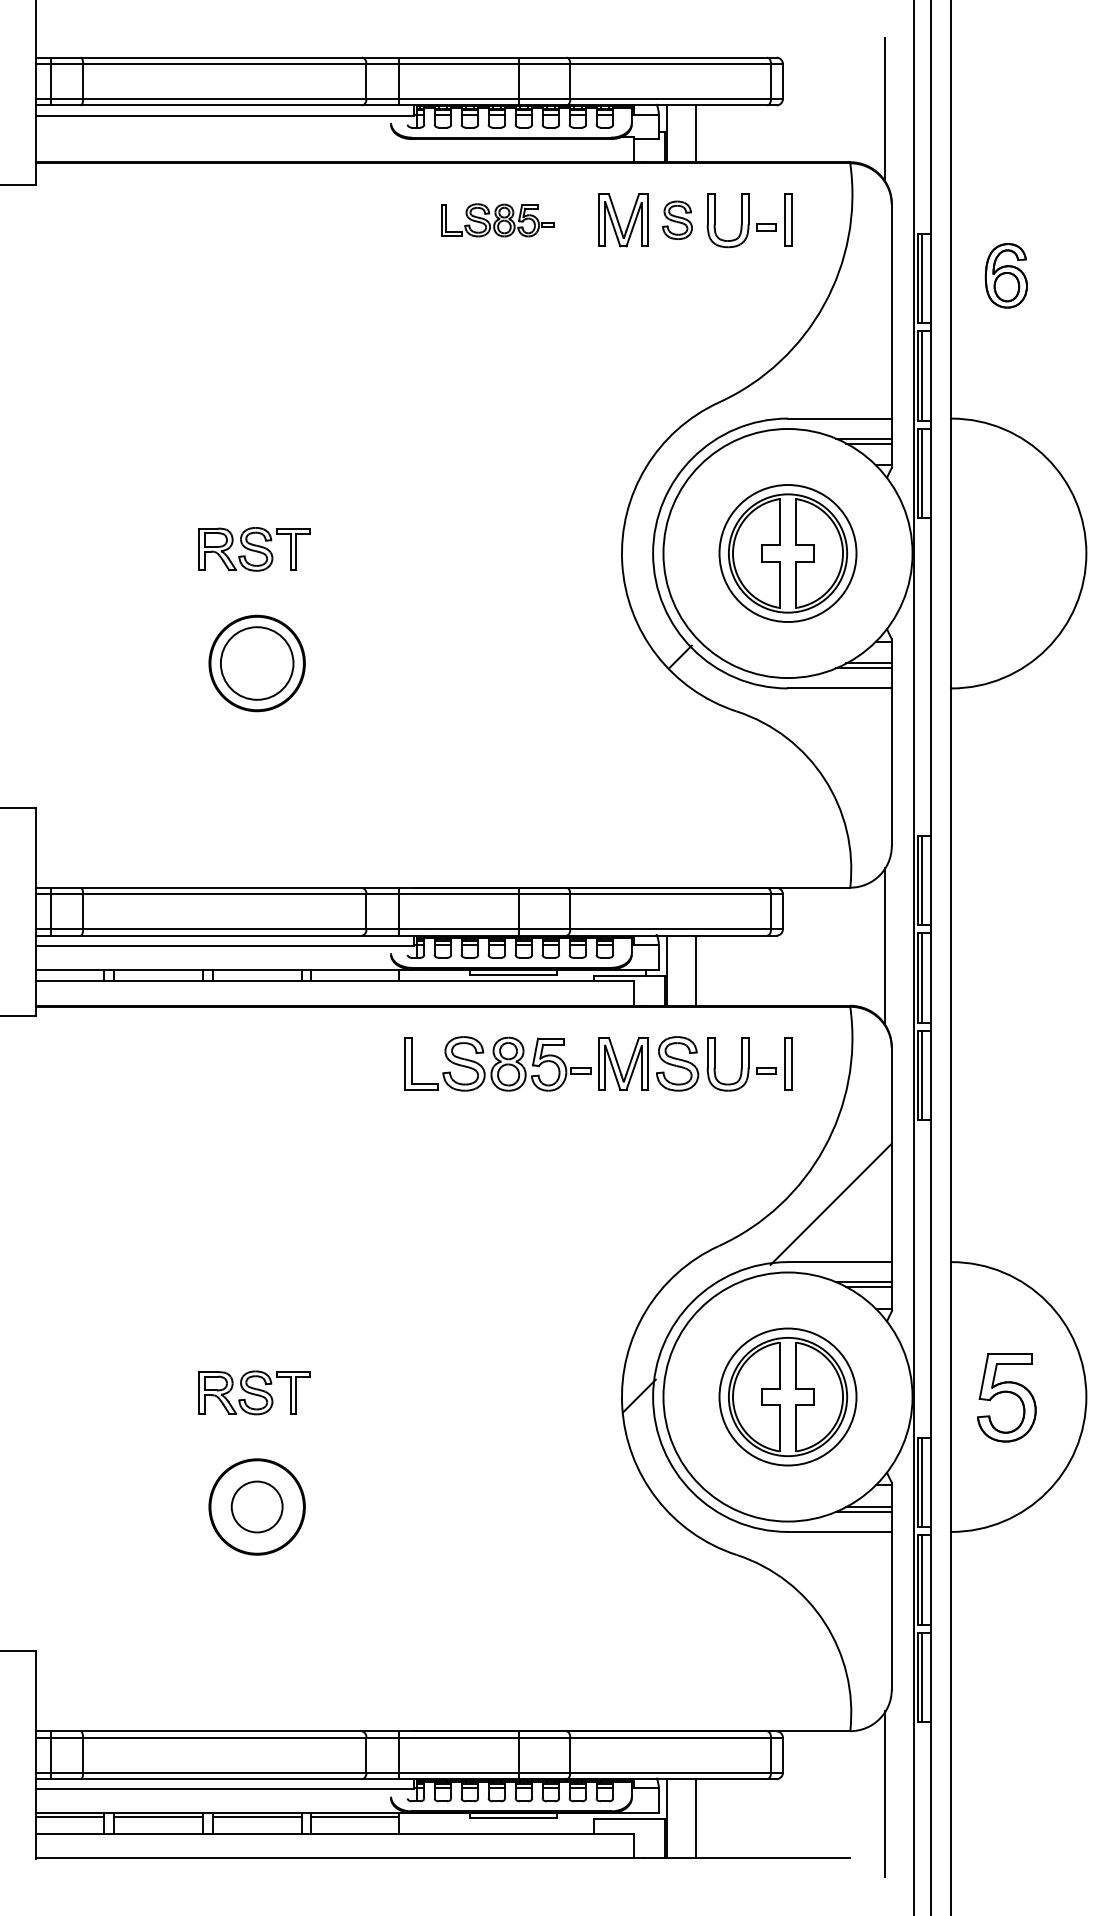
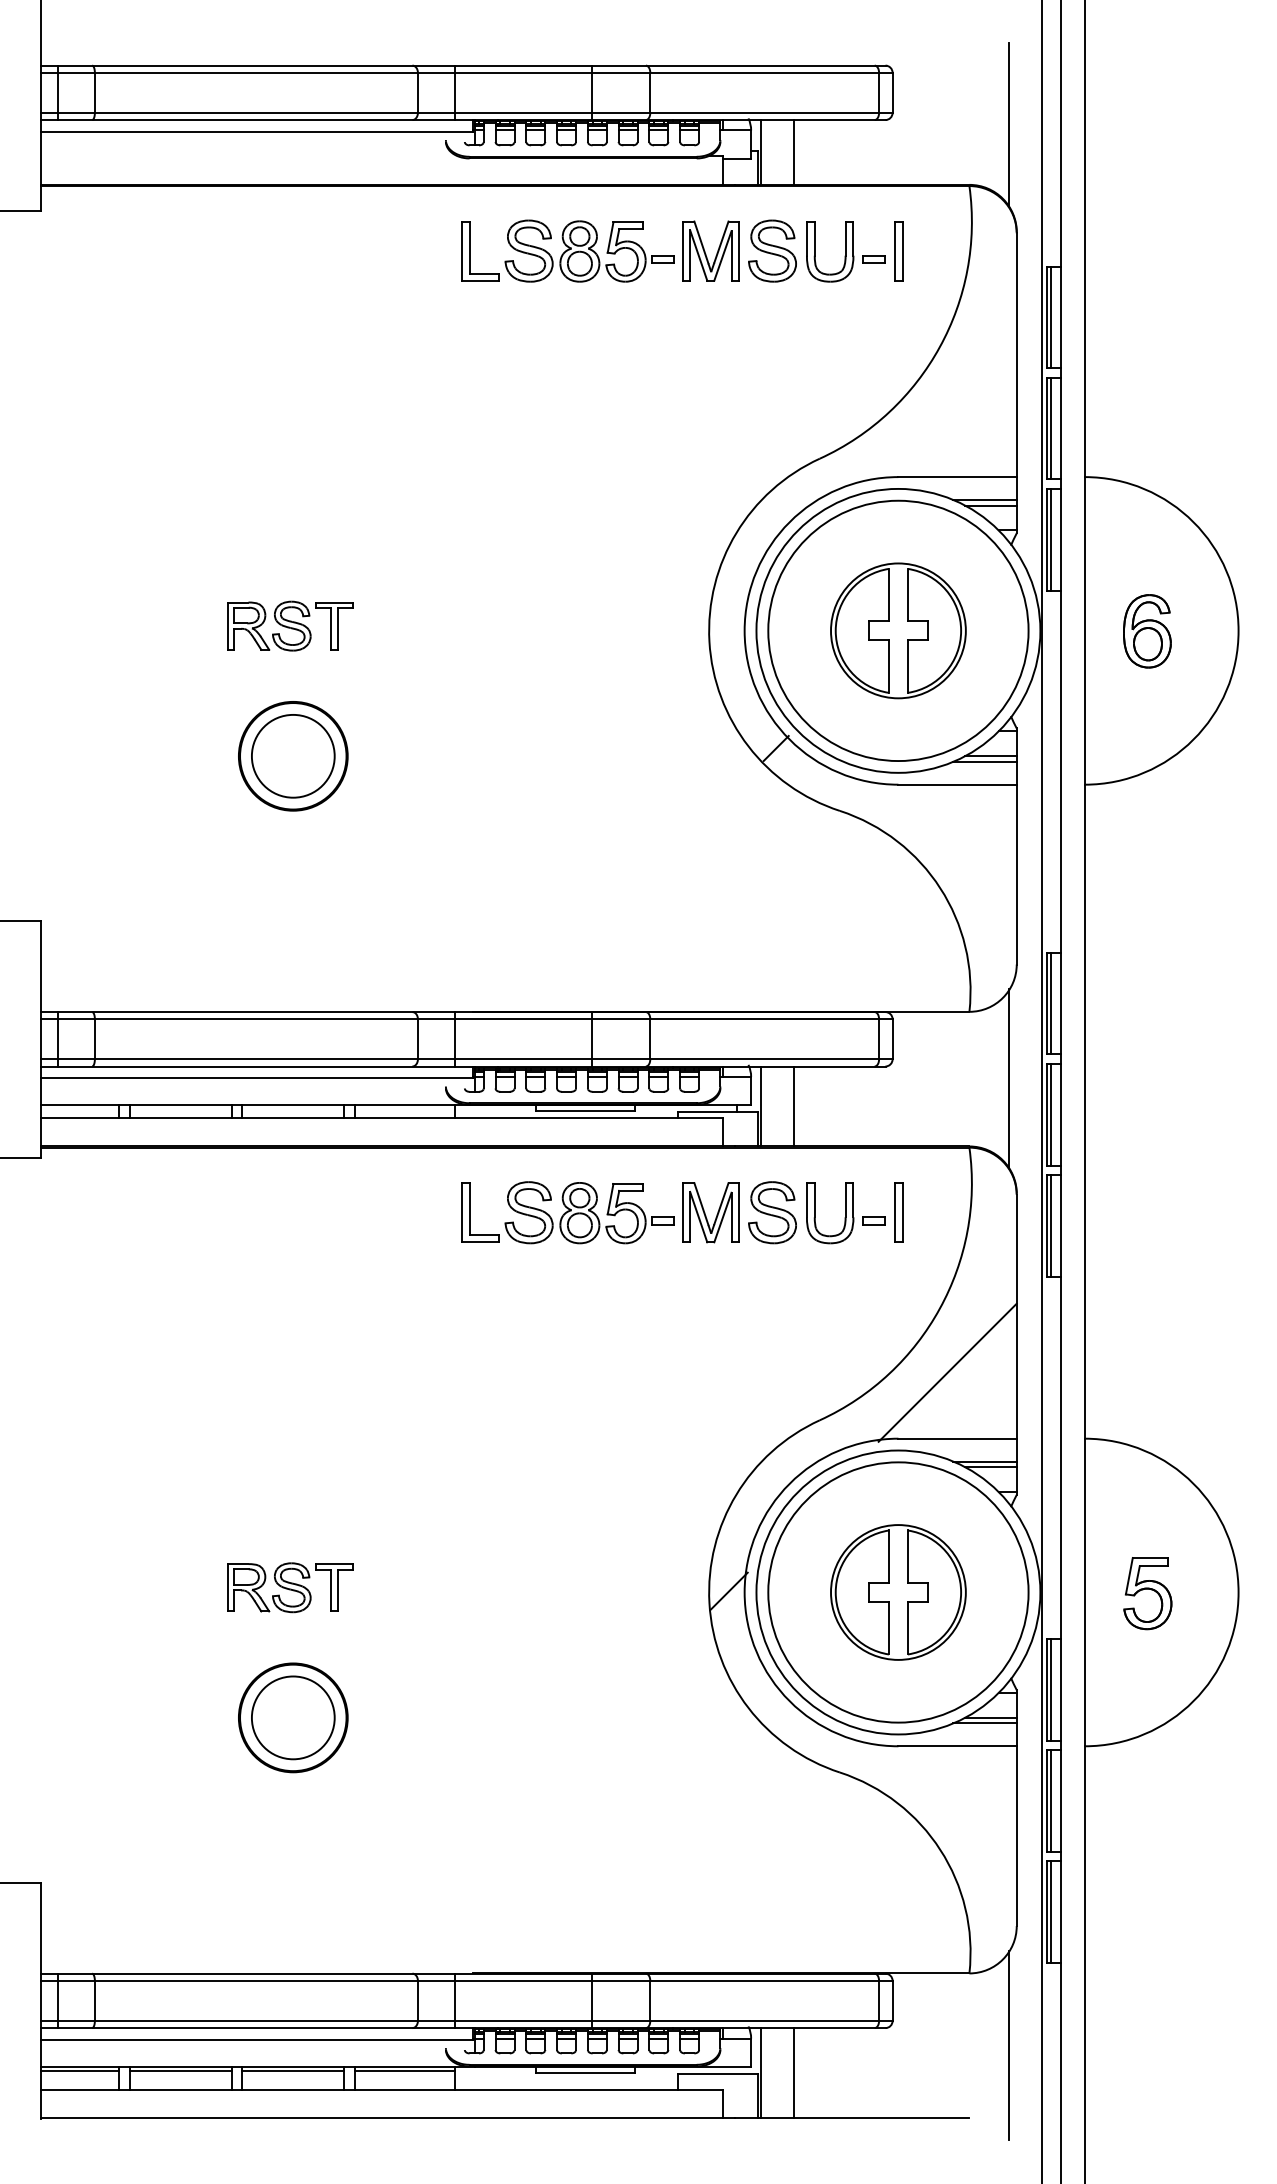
part: (497, 219) -> (567, 250), size x1.67
part: (677, 219) -> (772, 250), size x1.43
part: (1006, 275) -> (1147, 631), moved
circle: (788, 553) -> (898, 630), size x1.67
circle: (788, 1397) -> (898, 1592), size x1.67
part: (1006, 1397) -> (1147, 1593), size x0.71
circle: (256, 1506) -> (292, 1717), size x1.43

